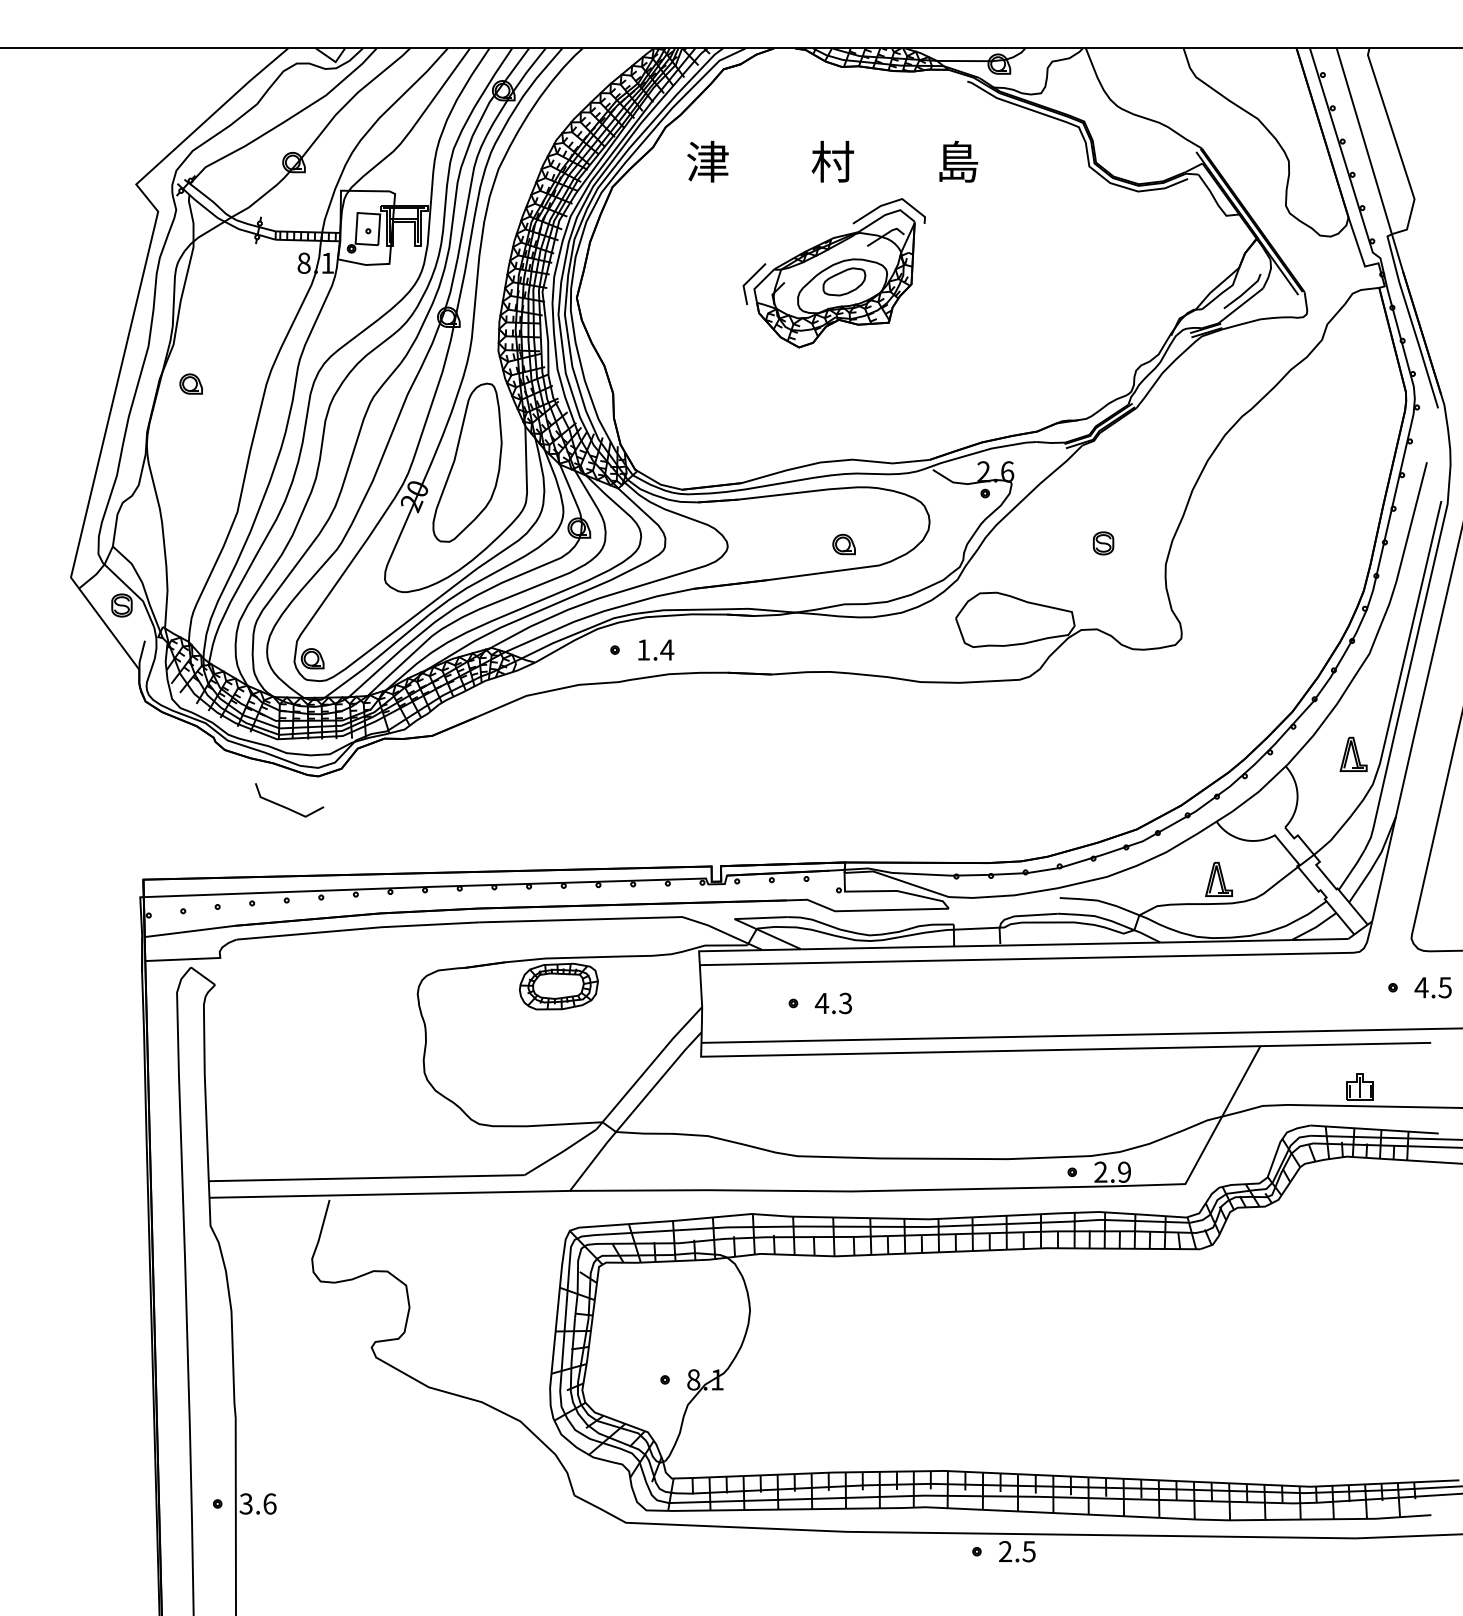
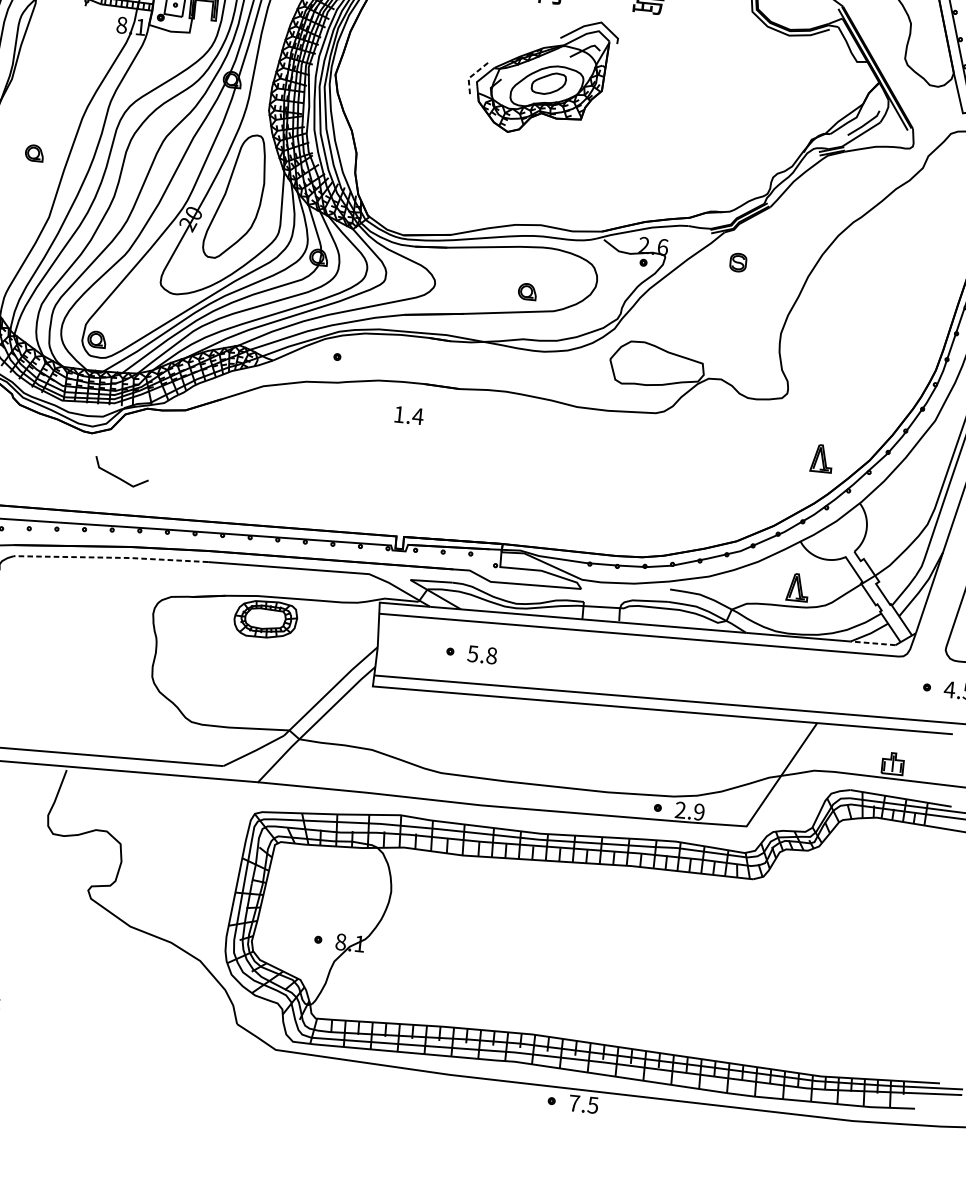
line: (747, 281) -> (472, 75), solid -> dashed
part: (190, 383) -> (34, 152), moved
part: (1103, 543) -> (738, 262), moved
text: (656, 649) -> (409, 415), moved
part: (1353, 753) -> (821, 457), moved
line: (288, 807) -> (120, 477), moved
line: (358, 929) -> (111, 557), solid -> dashed
line: (1319, 939) -> (872, 643), solid -> dashed
text: (833, 1003) -> (482, 654), 4.3 -> 5.8
text: (1005, 1551) -> (574, 1103), 2.5 -> 7.5

